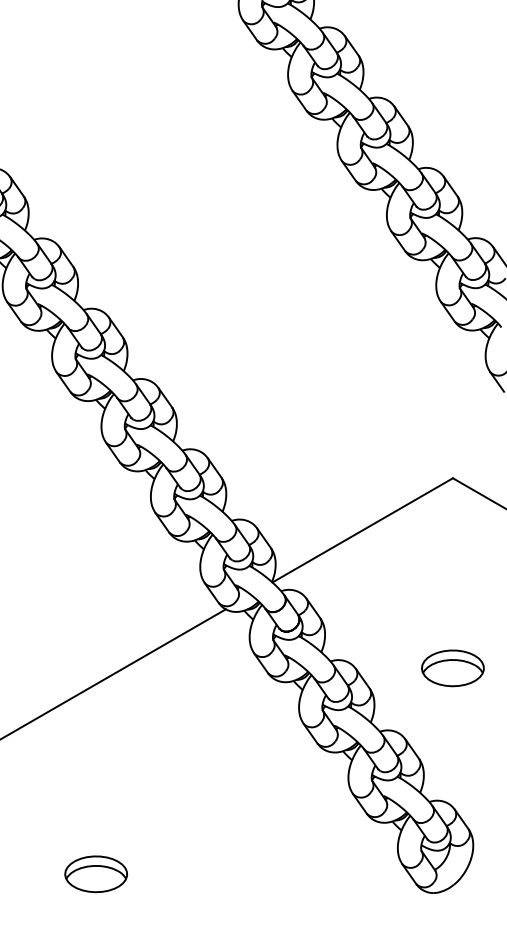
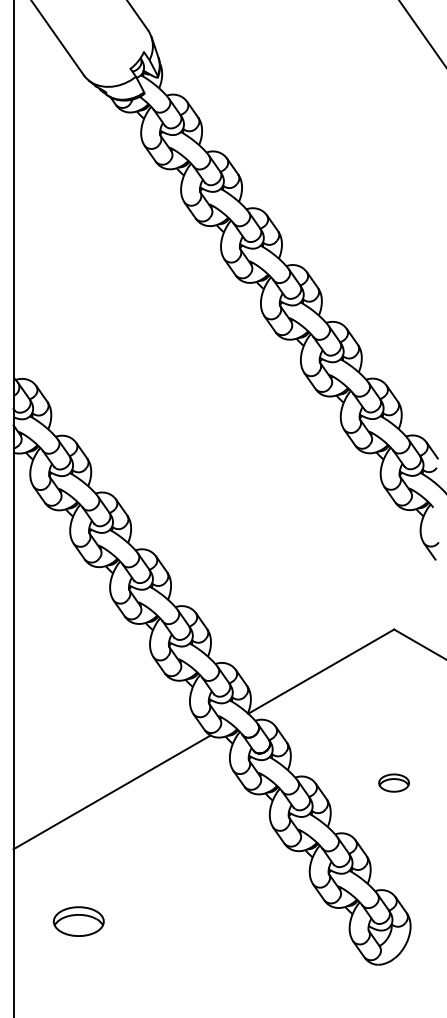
part: (452, 667) -> (393, 782), size x0.6
part: (95, 874) -> (78, 921), moved

